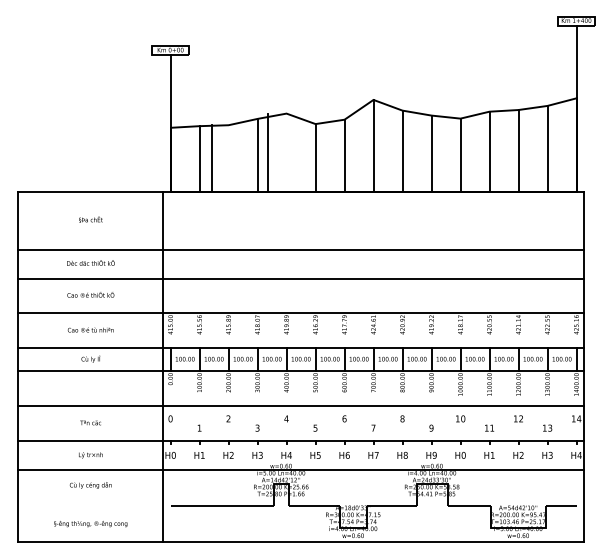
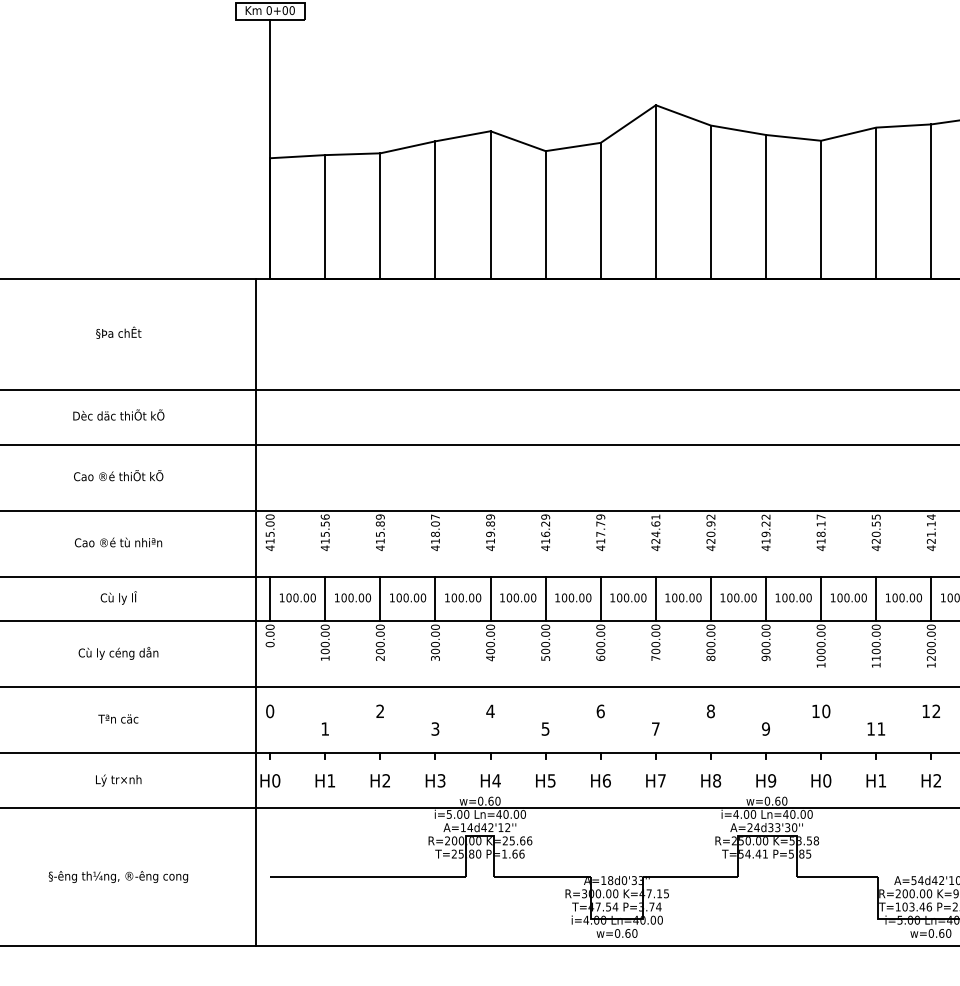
line: (267, 152) -> (490, 205), moved
line: (211, 158) -> (380, 216), moved
text: (90, 485) -> (117, 653), moved
text: (90, 524) -> (117, 877), moved

